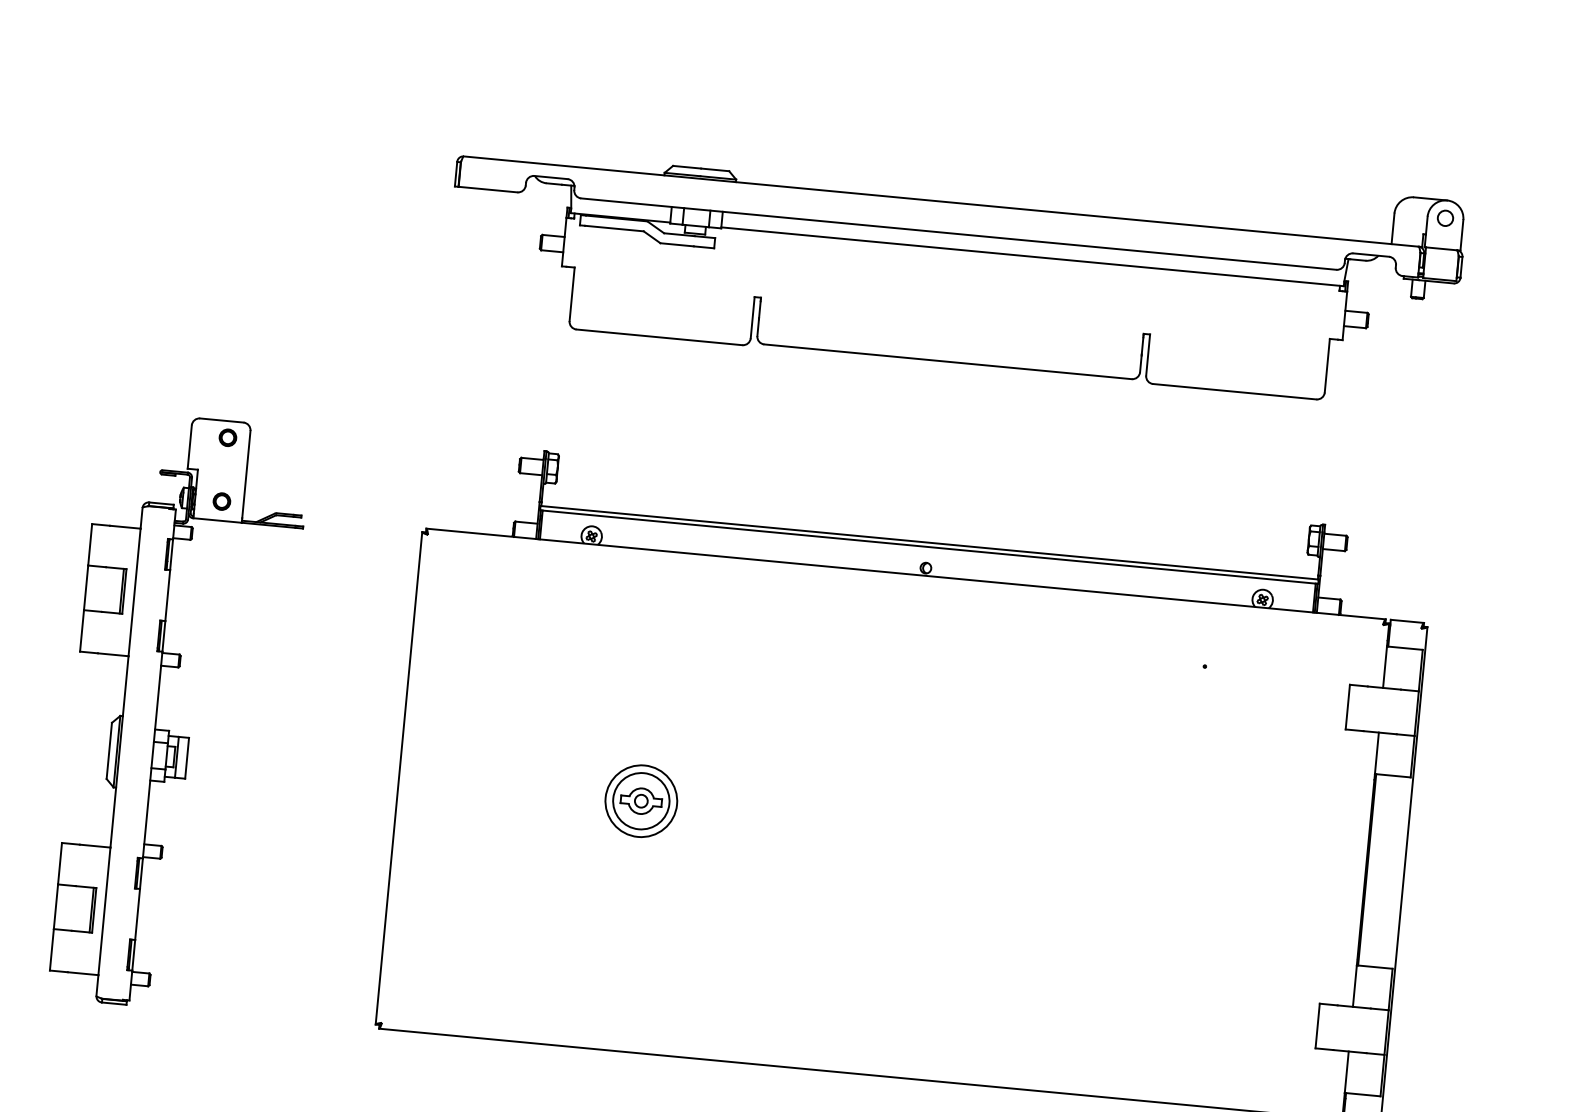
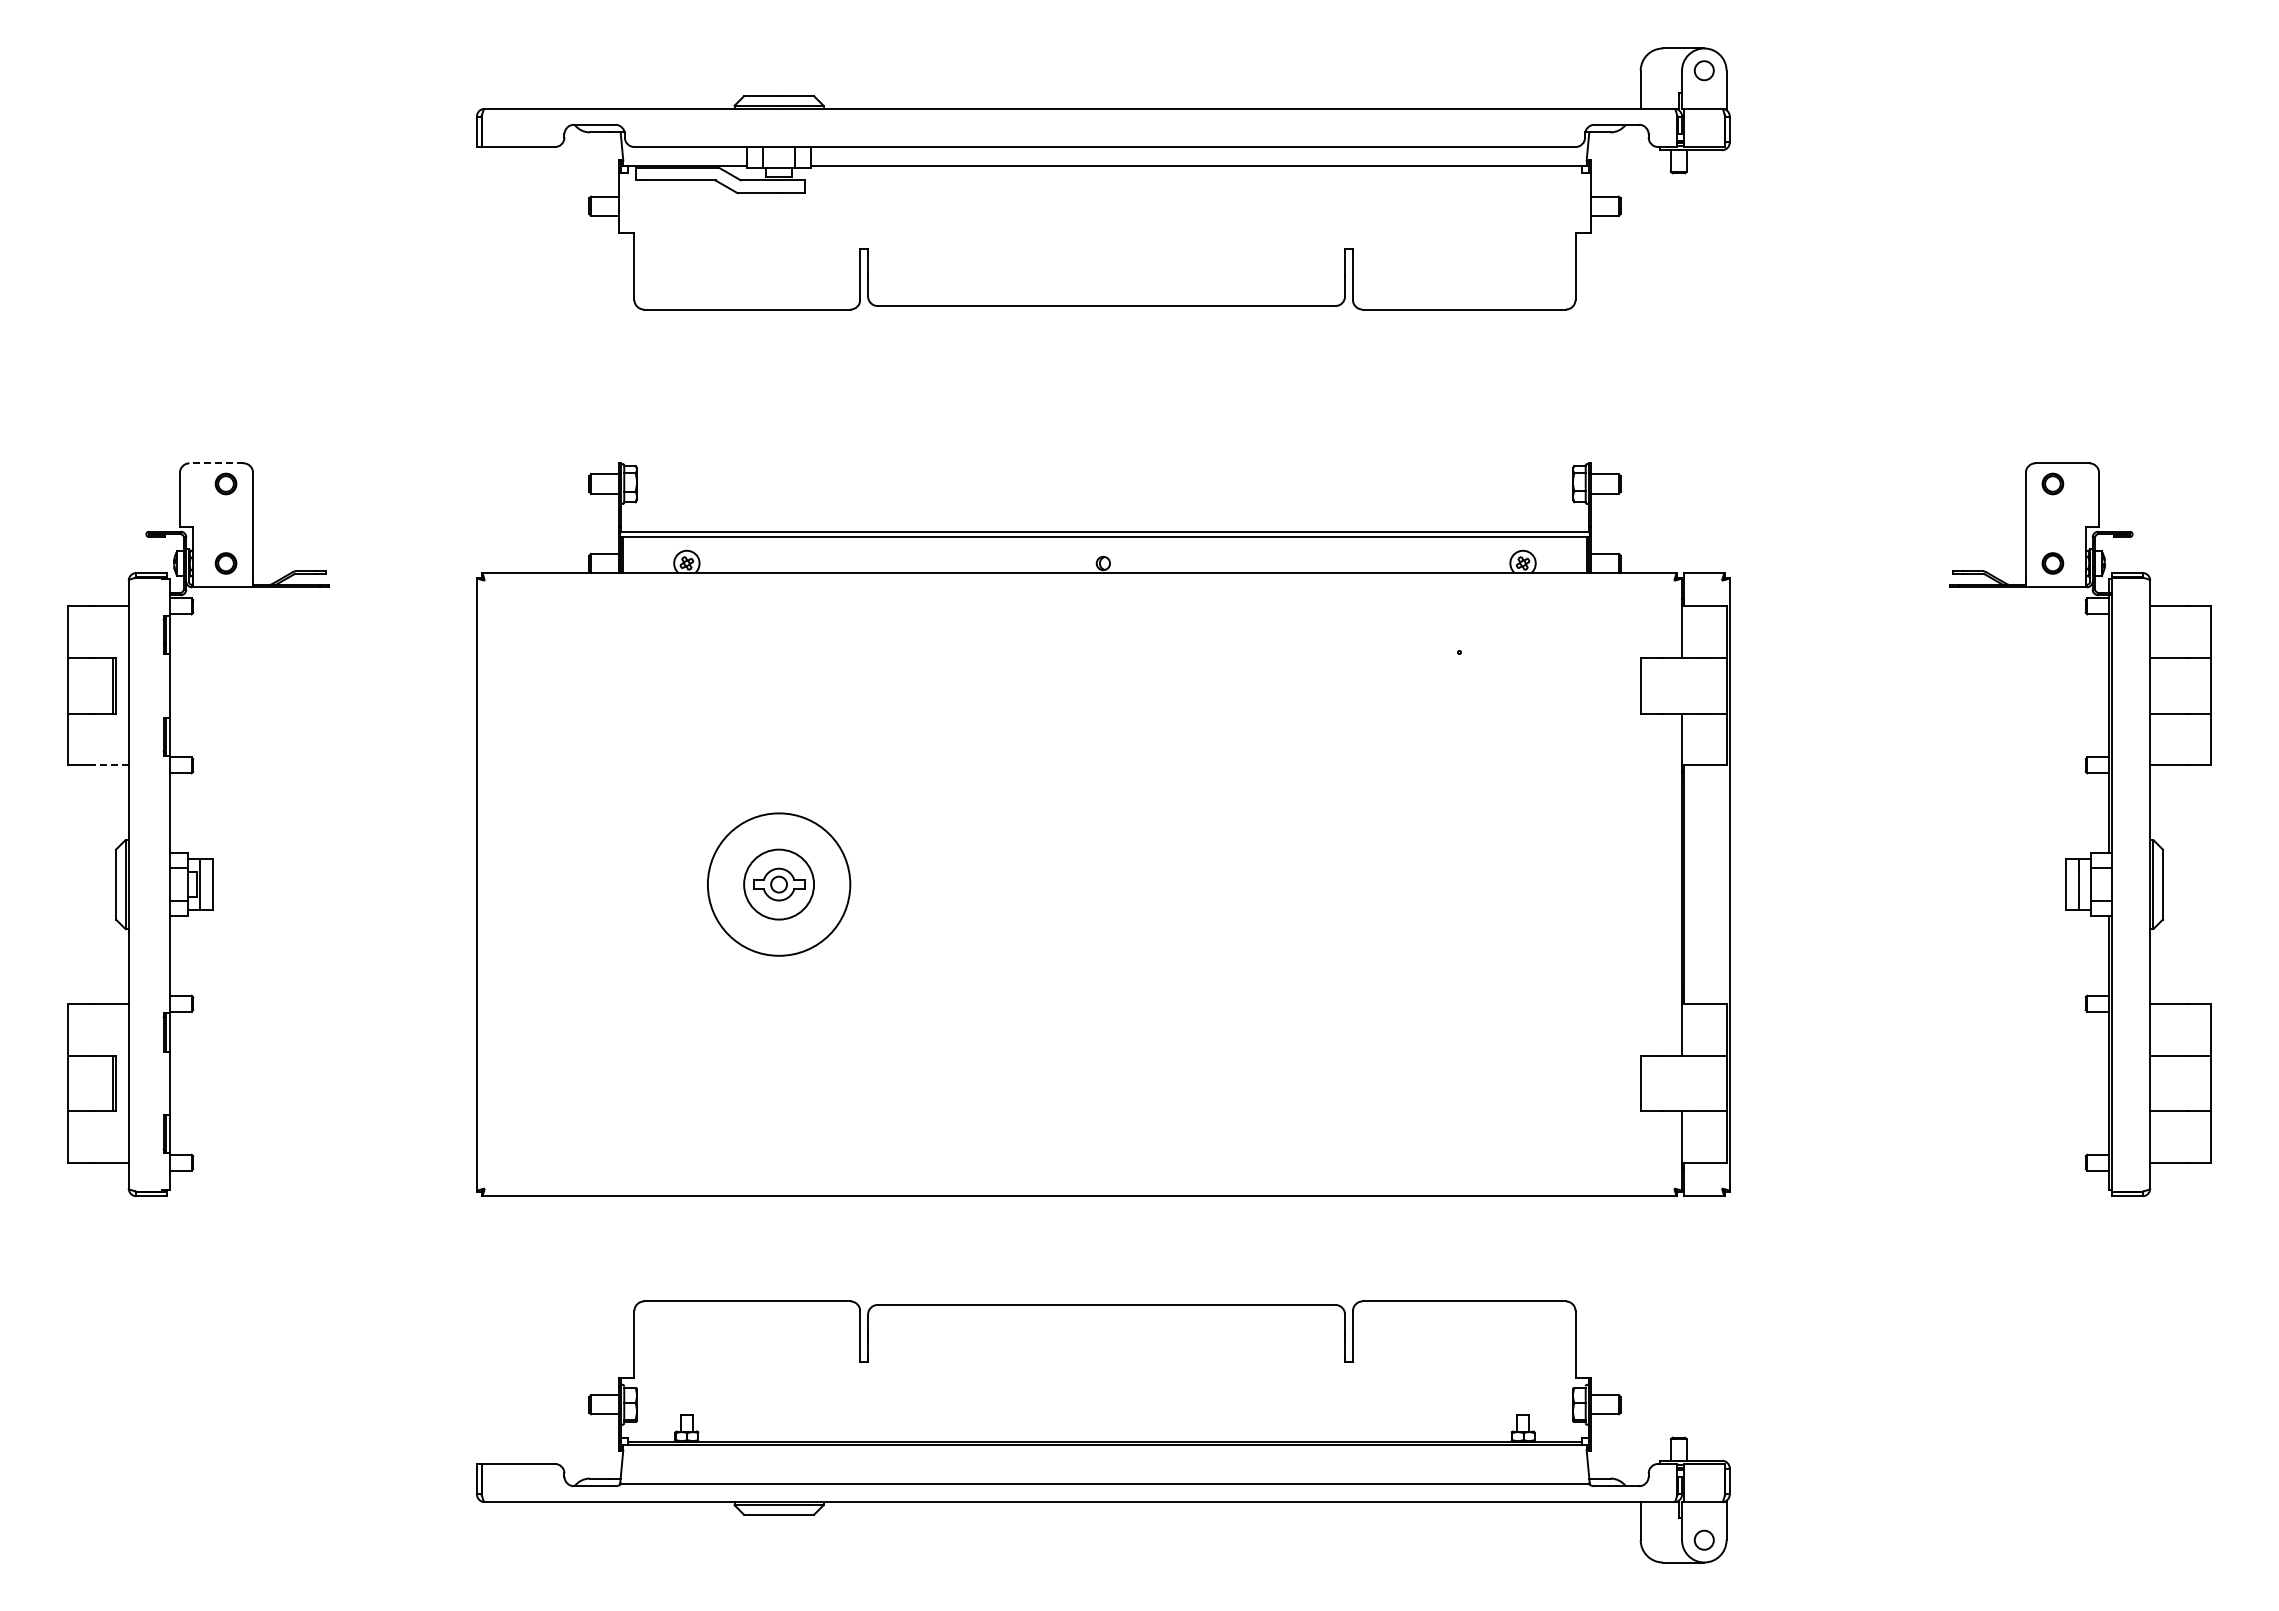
line: (221, 420) -> (216, 463), solid -> dashed
line: (113, 654) -> (109, 765), solid -> dashed
circle: (640, 801) -> (778, 884), size x1.6

